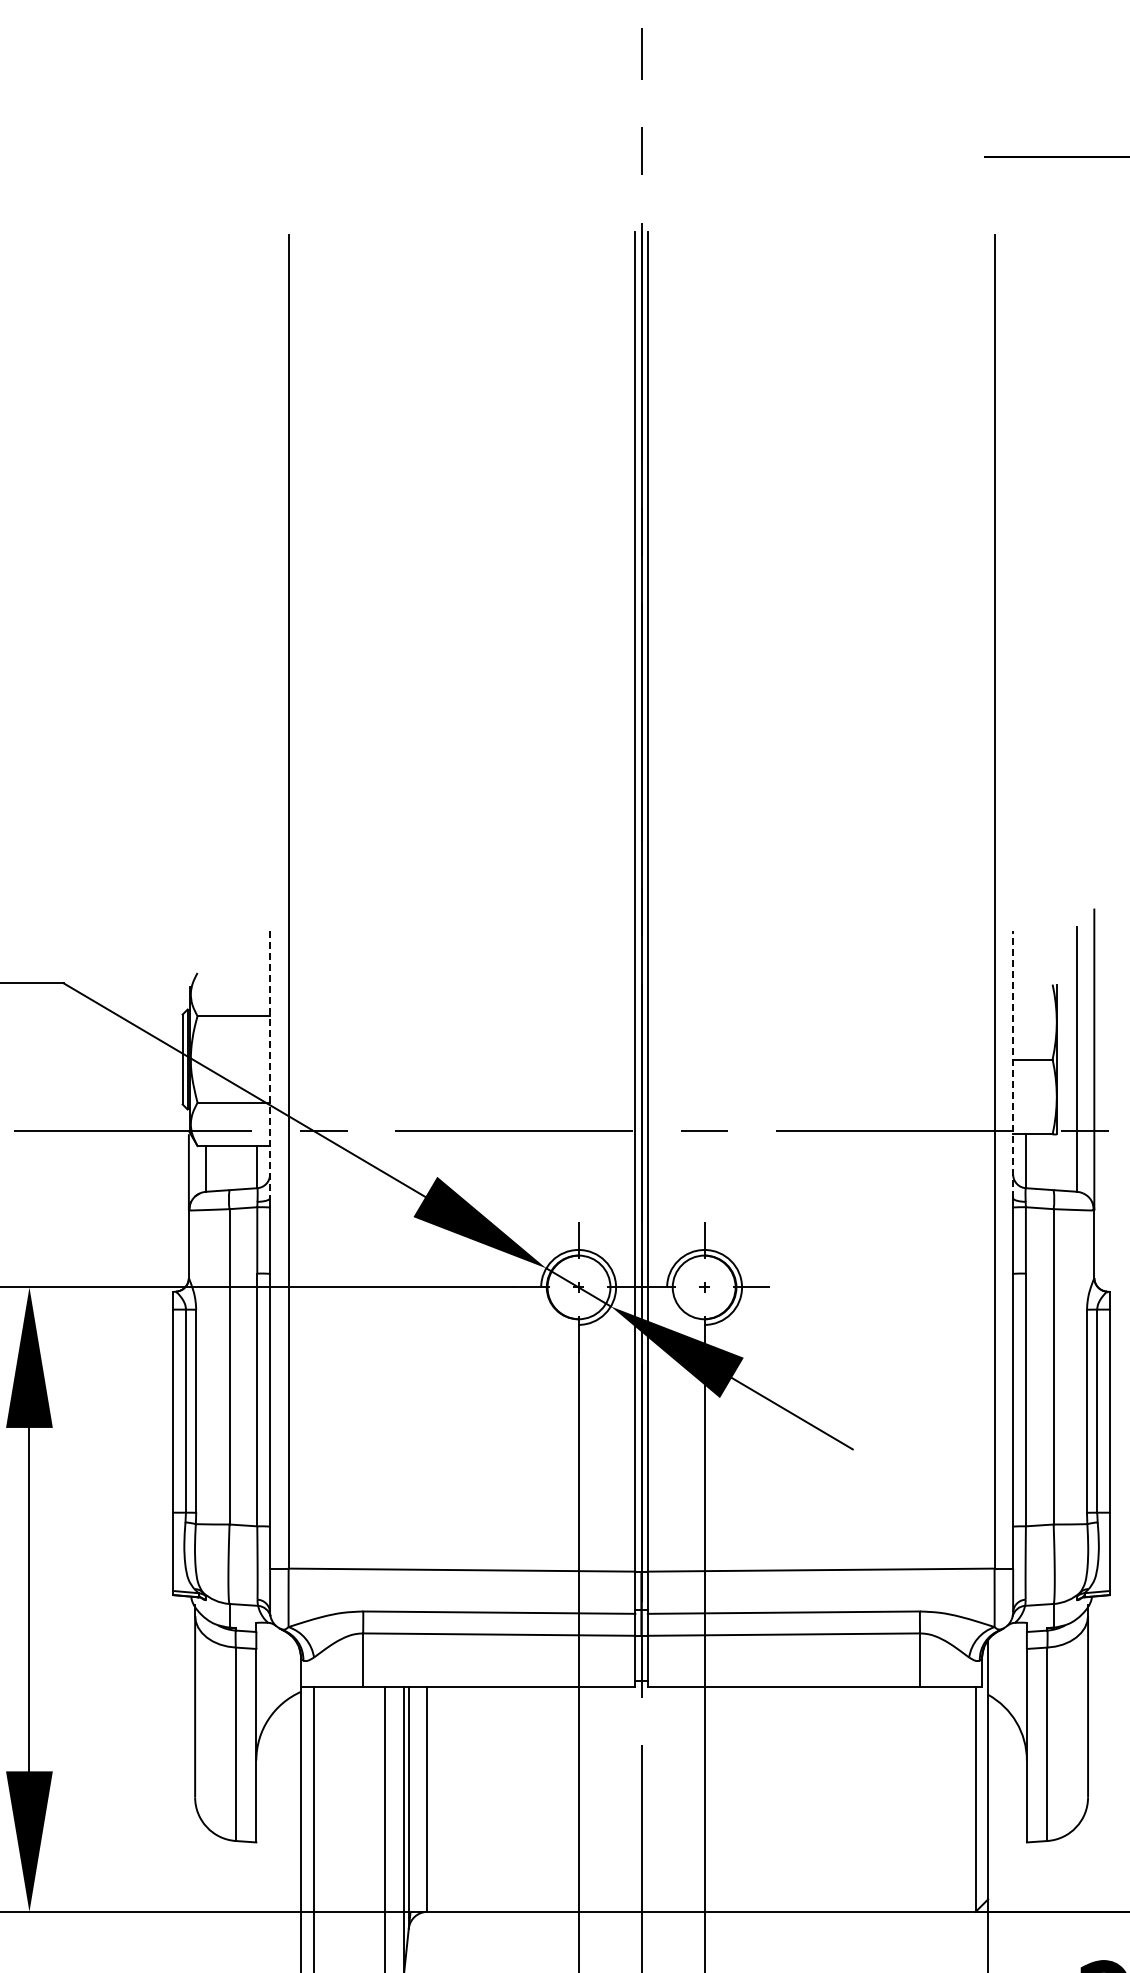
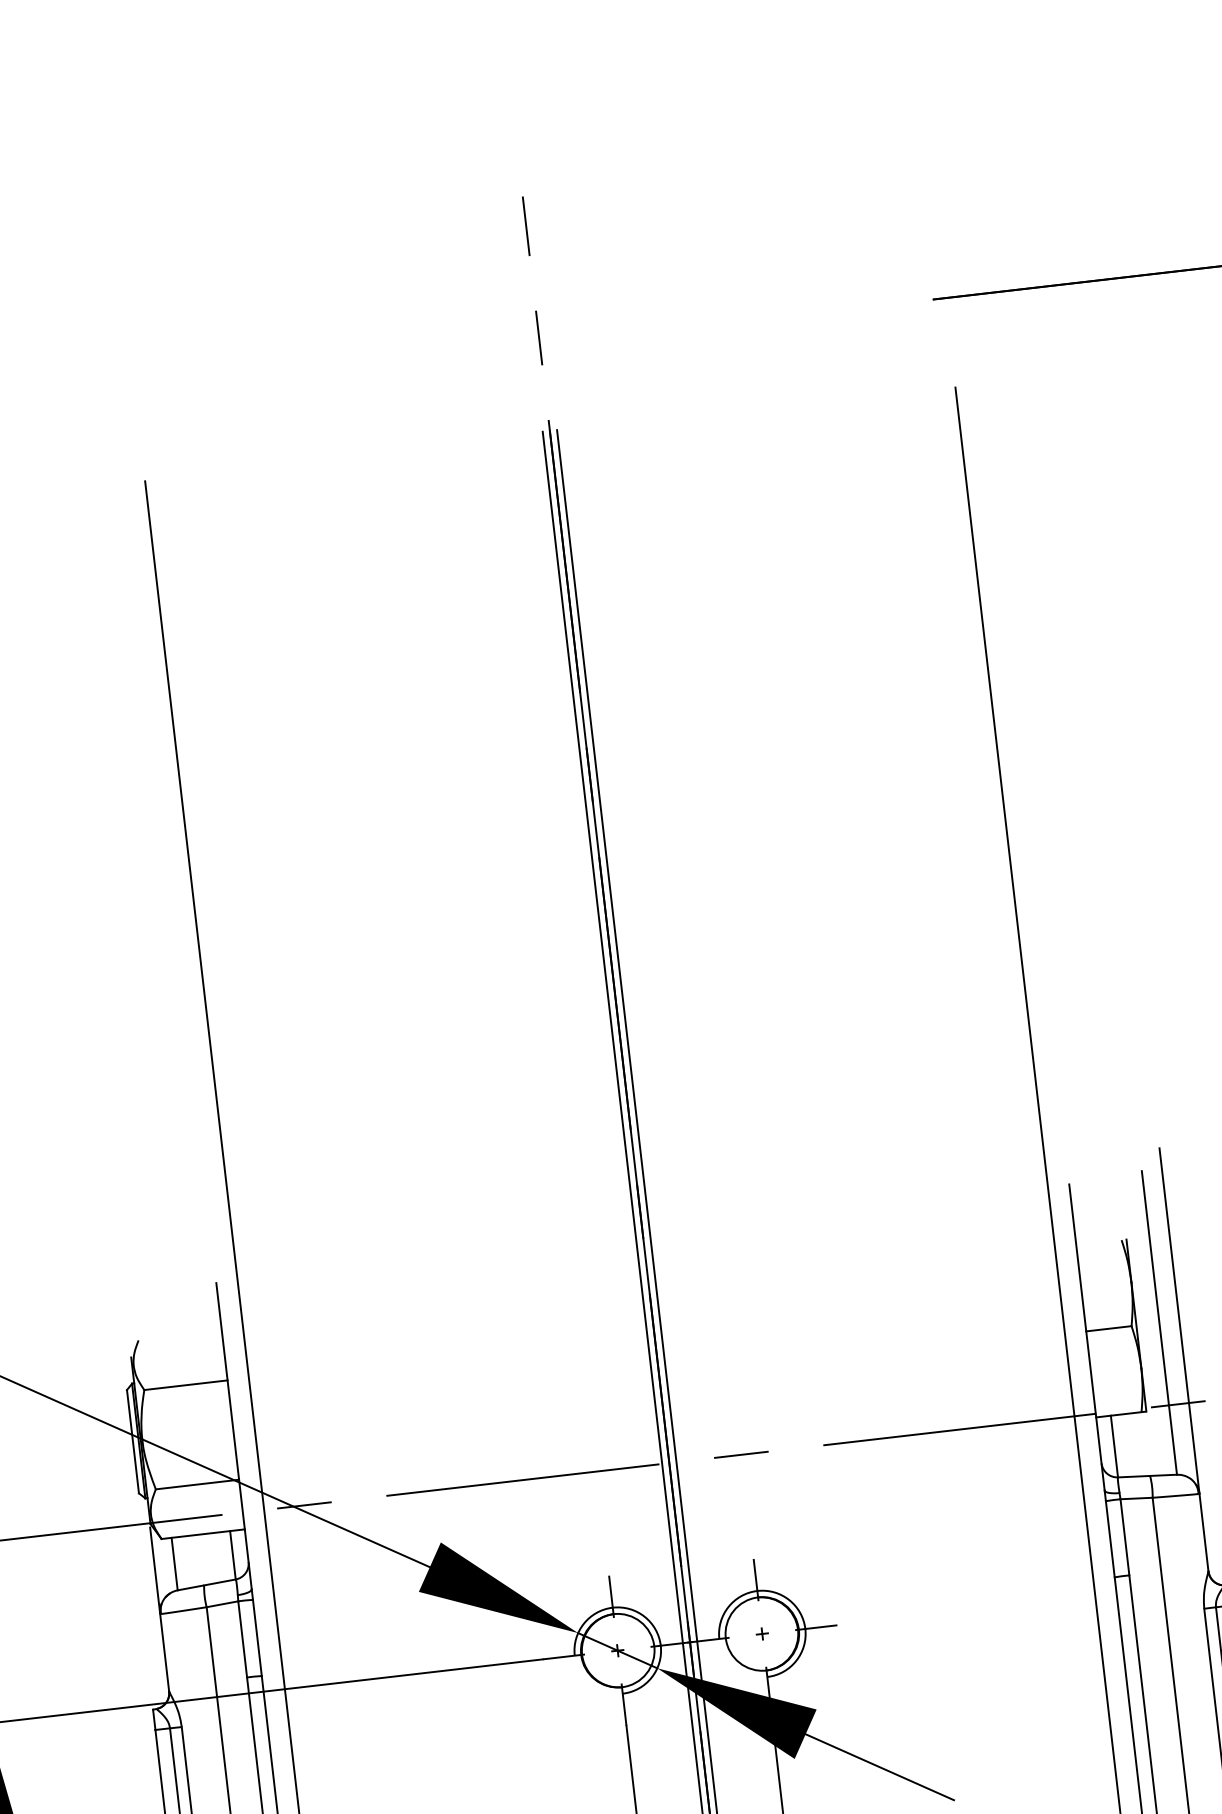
line: (1013, 1064) -> (1087, 1337), dashed -> solid
line: (270, 1065) -> (234, 1436), dashed -> solid

